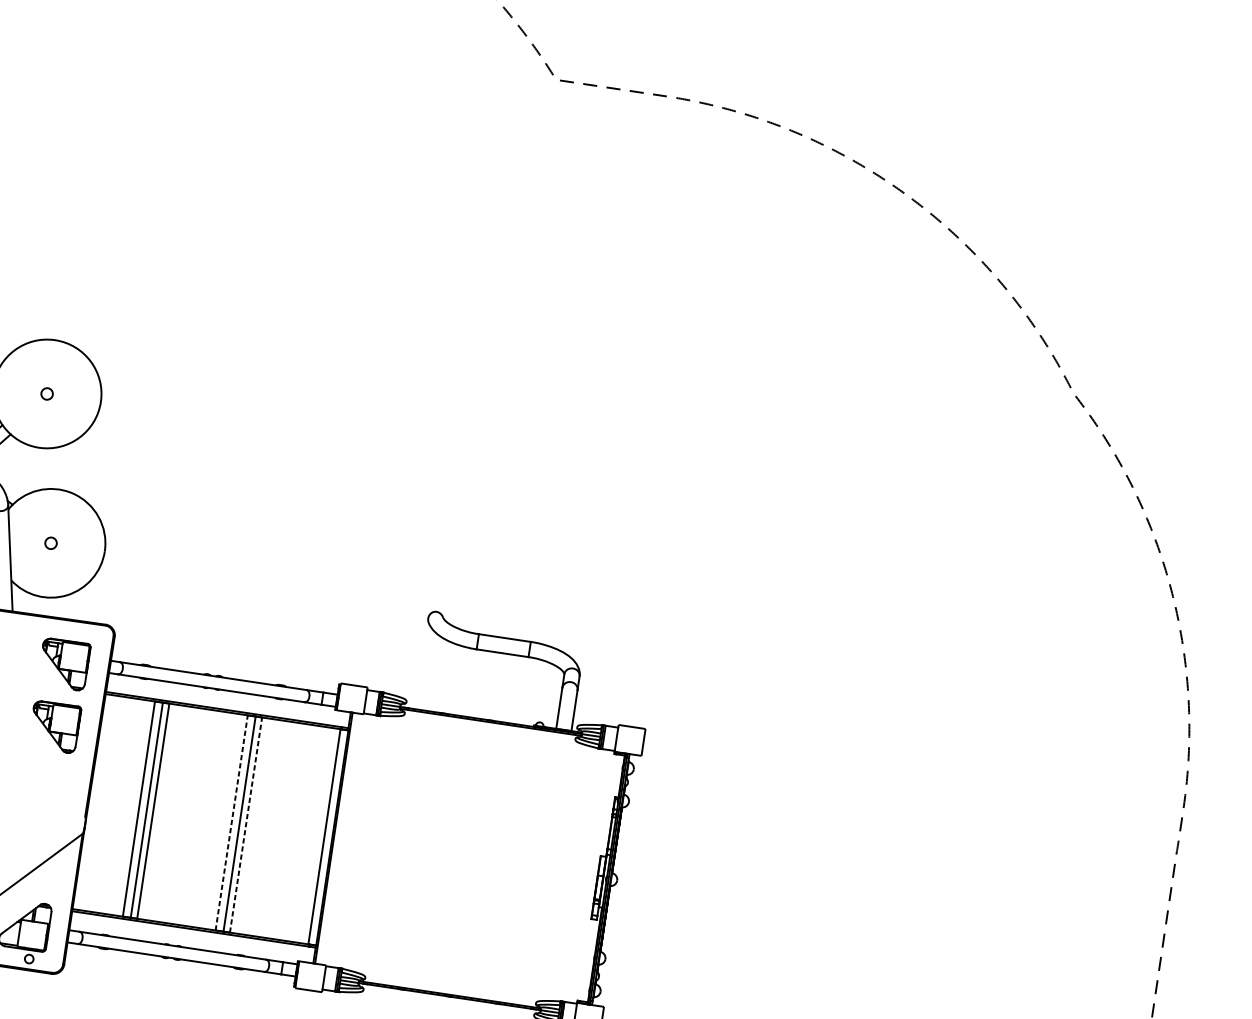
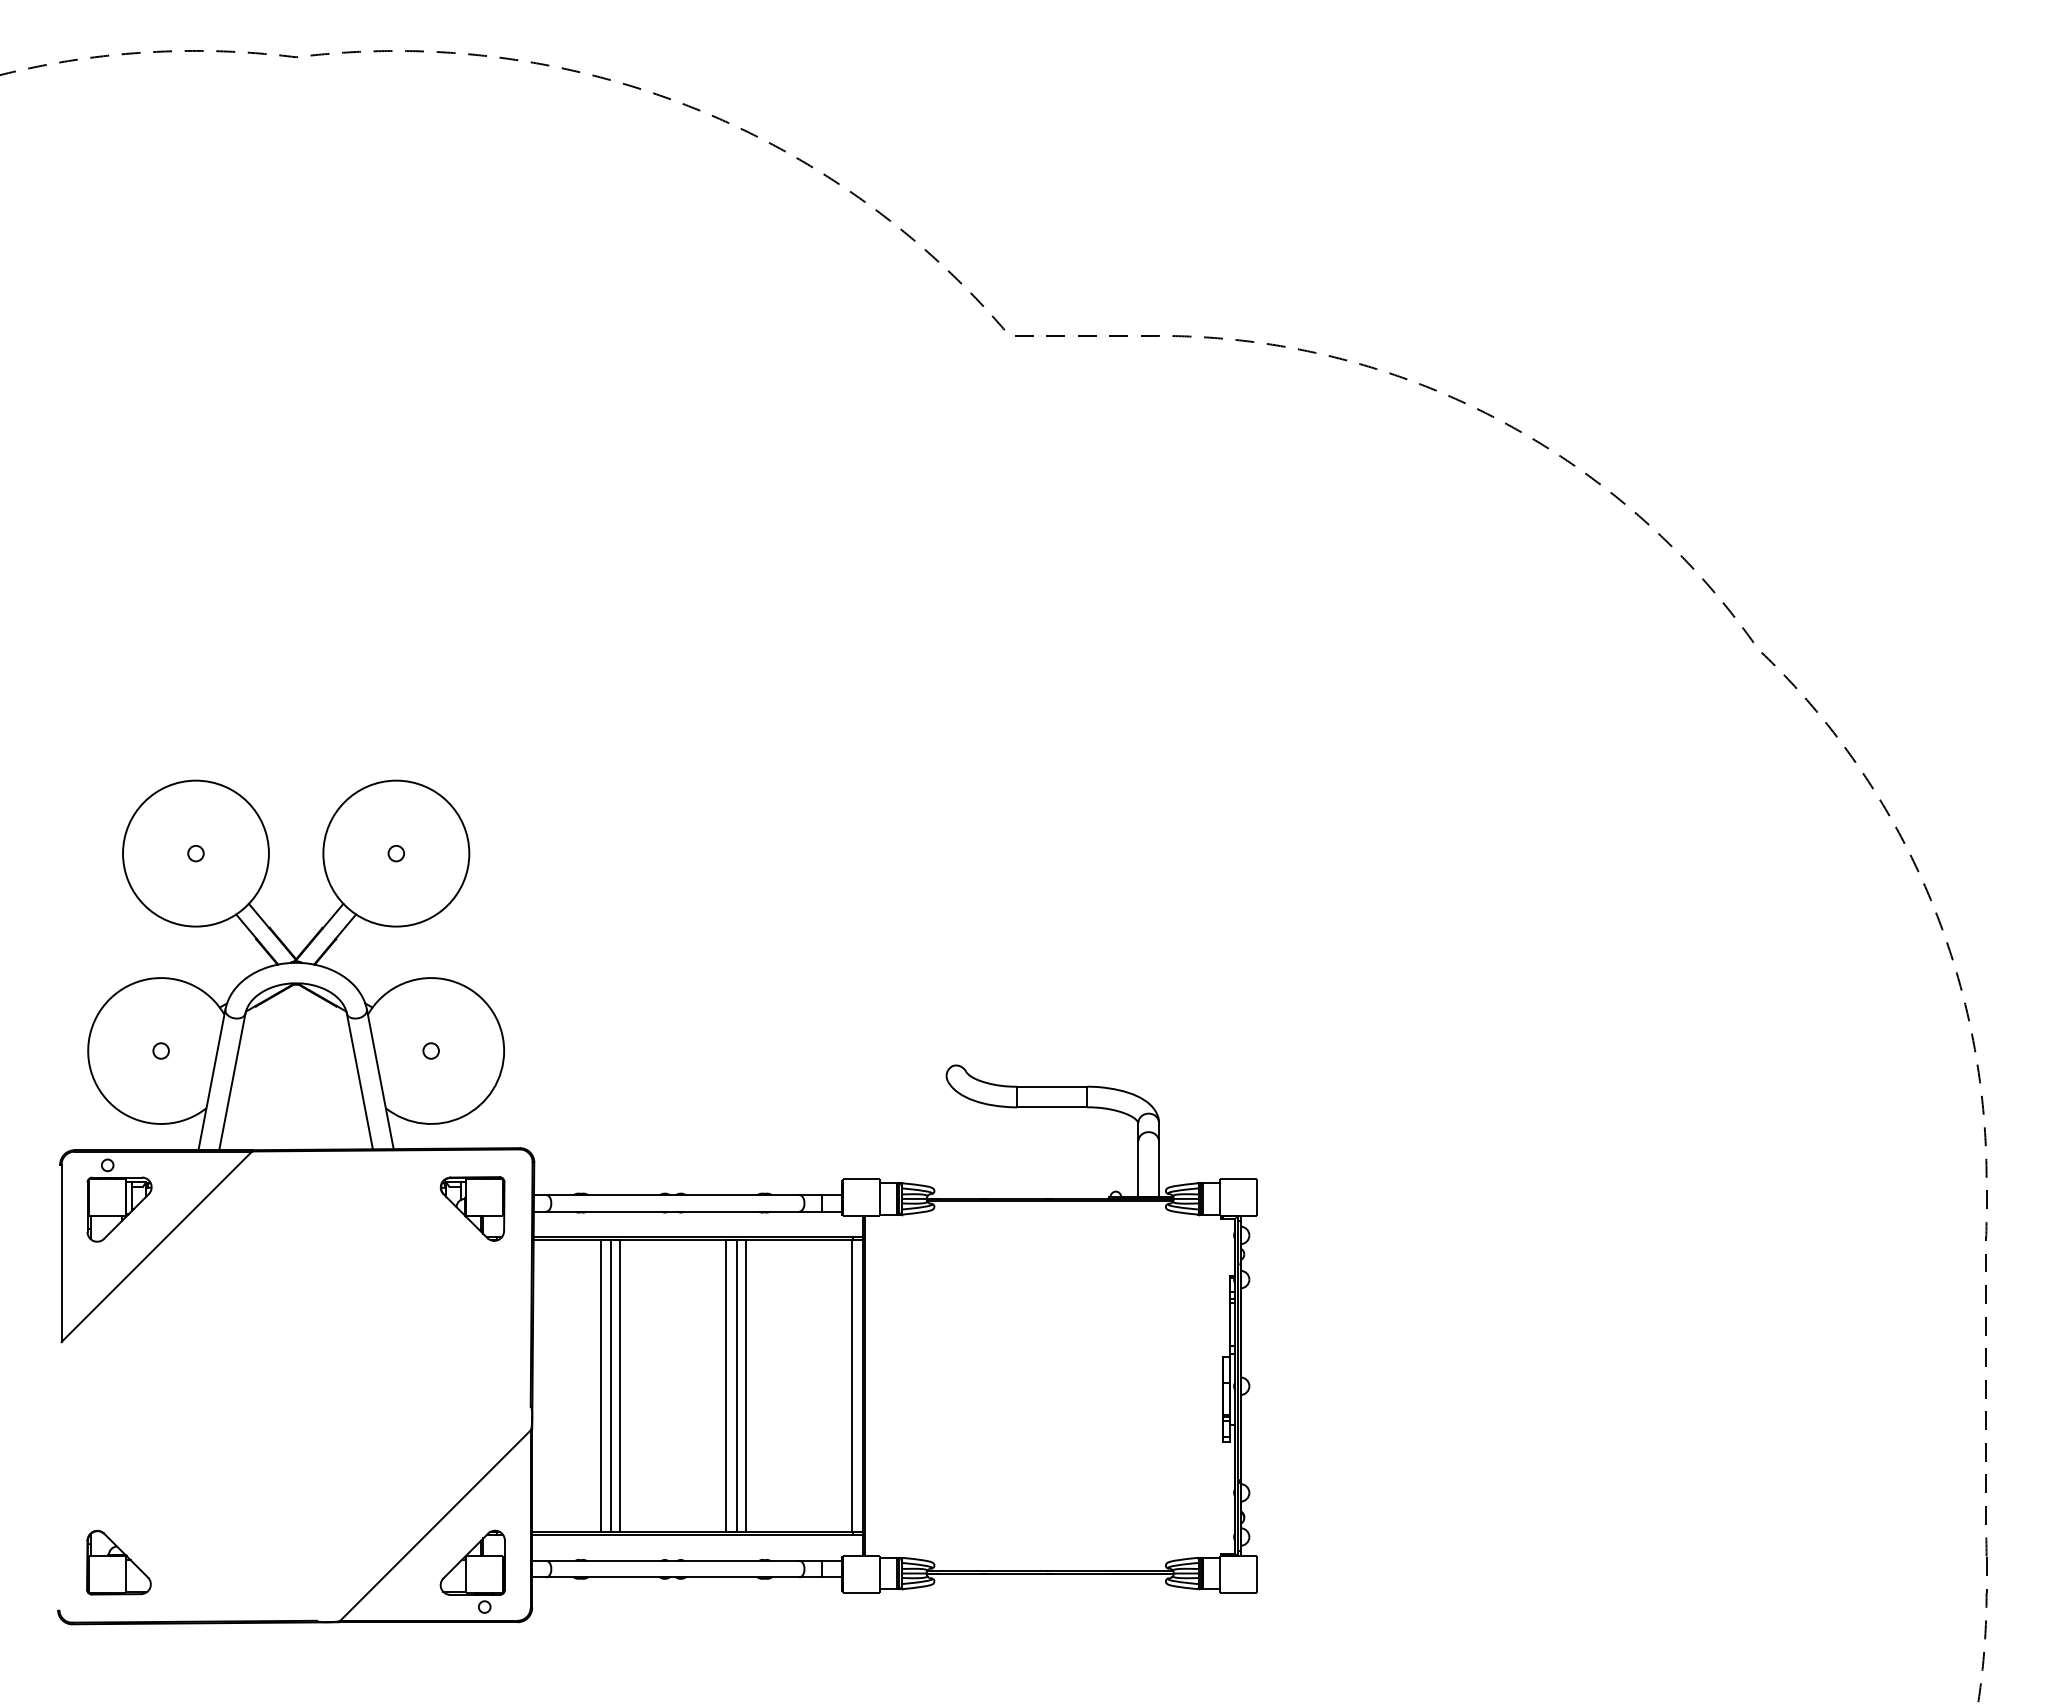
part: (54, 726) -> (472, 1293), removed
line: (231, 823) -> (726, 1386), dashed -> solid
line: (245, 825) -> (745, 1386), dashed -> solid

